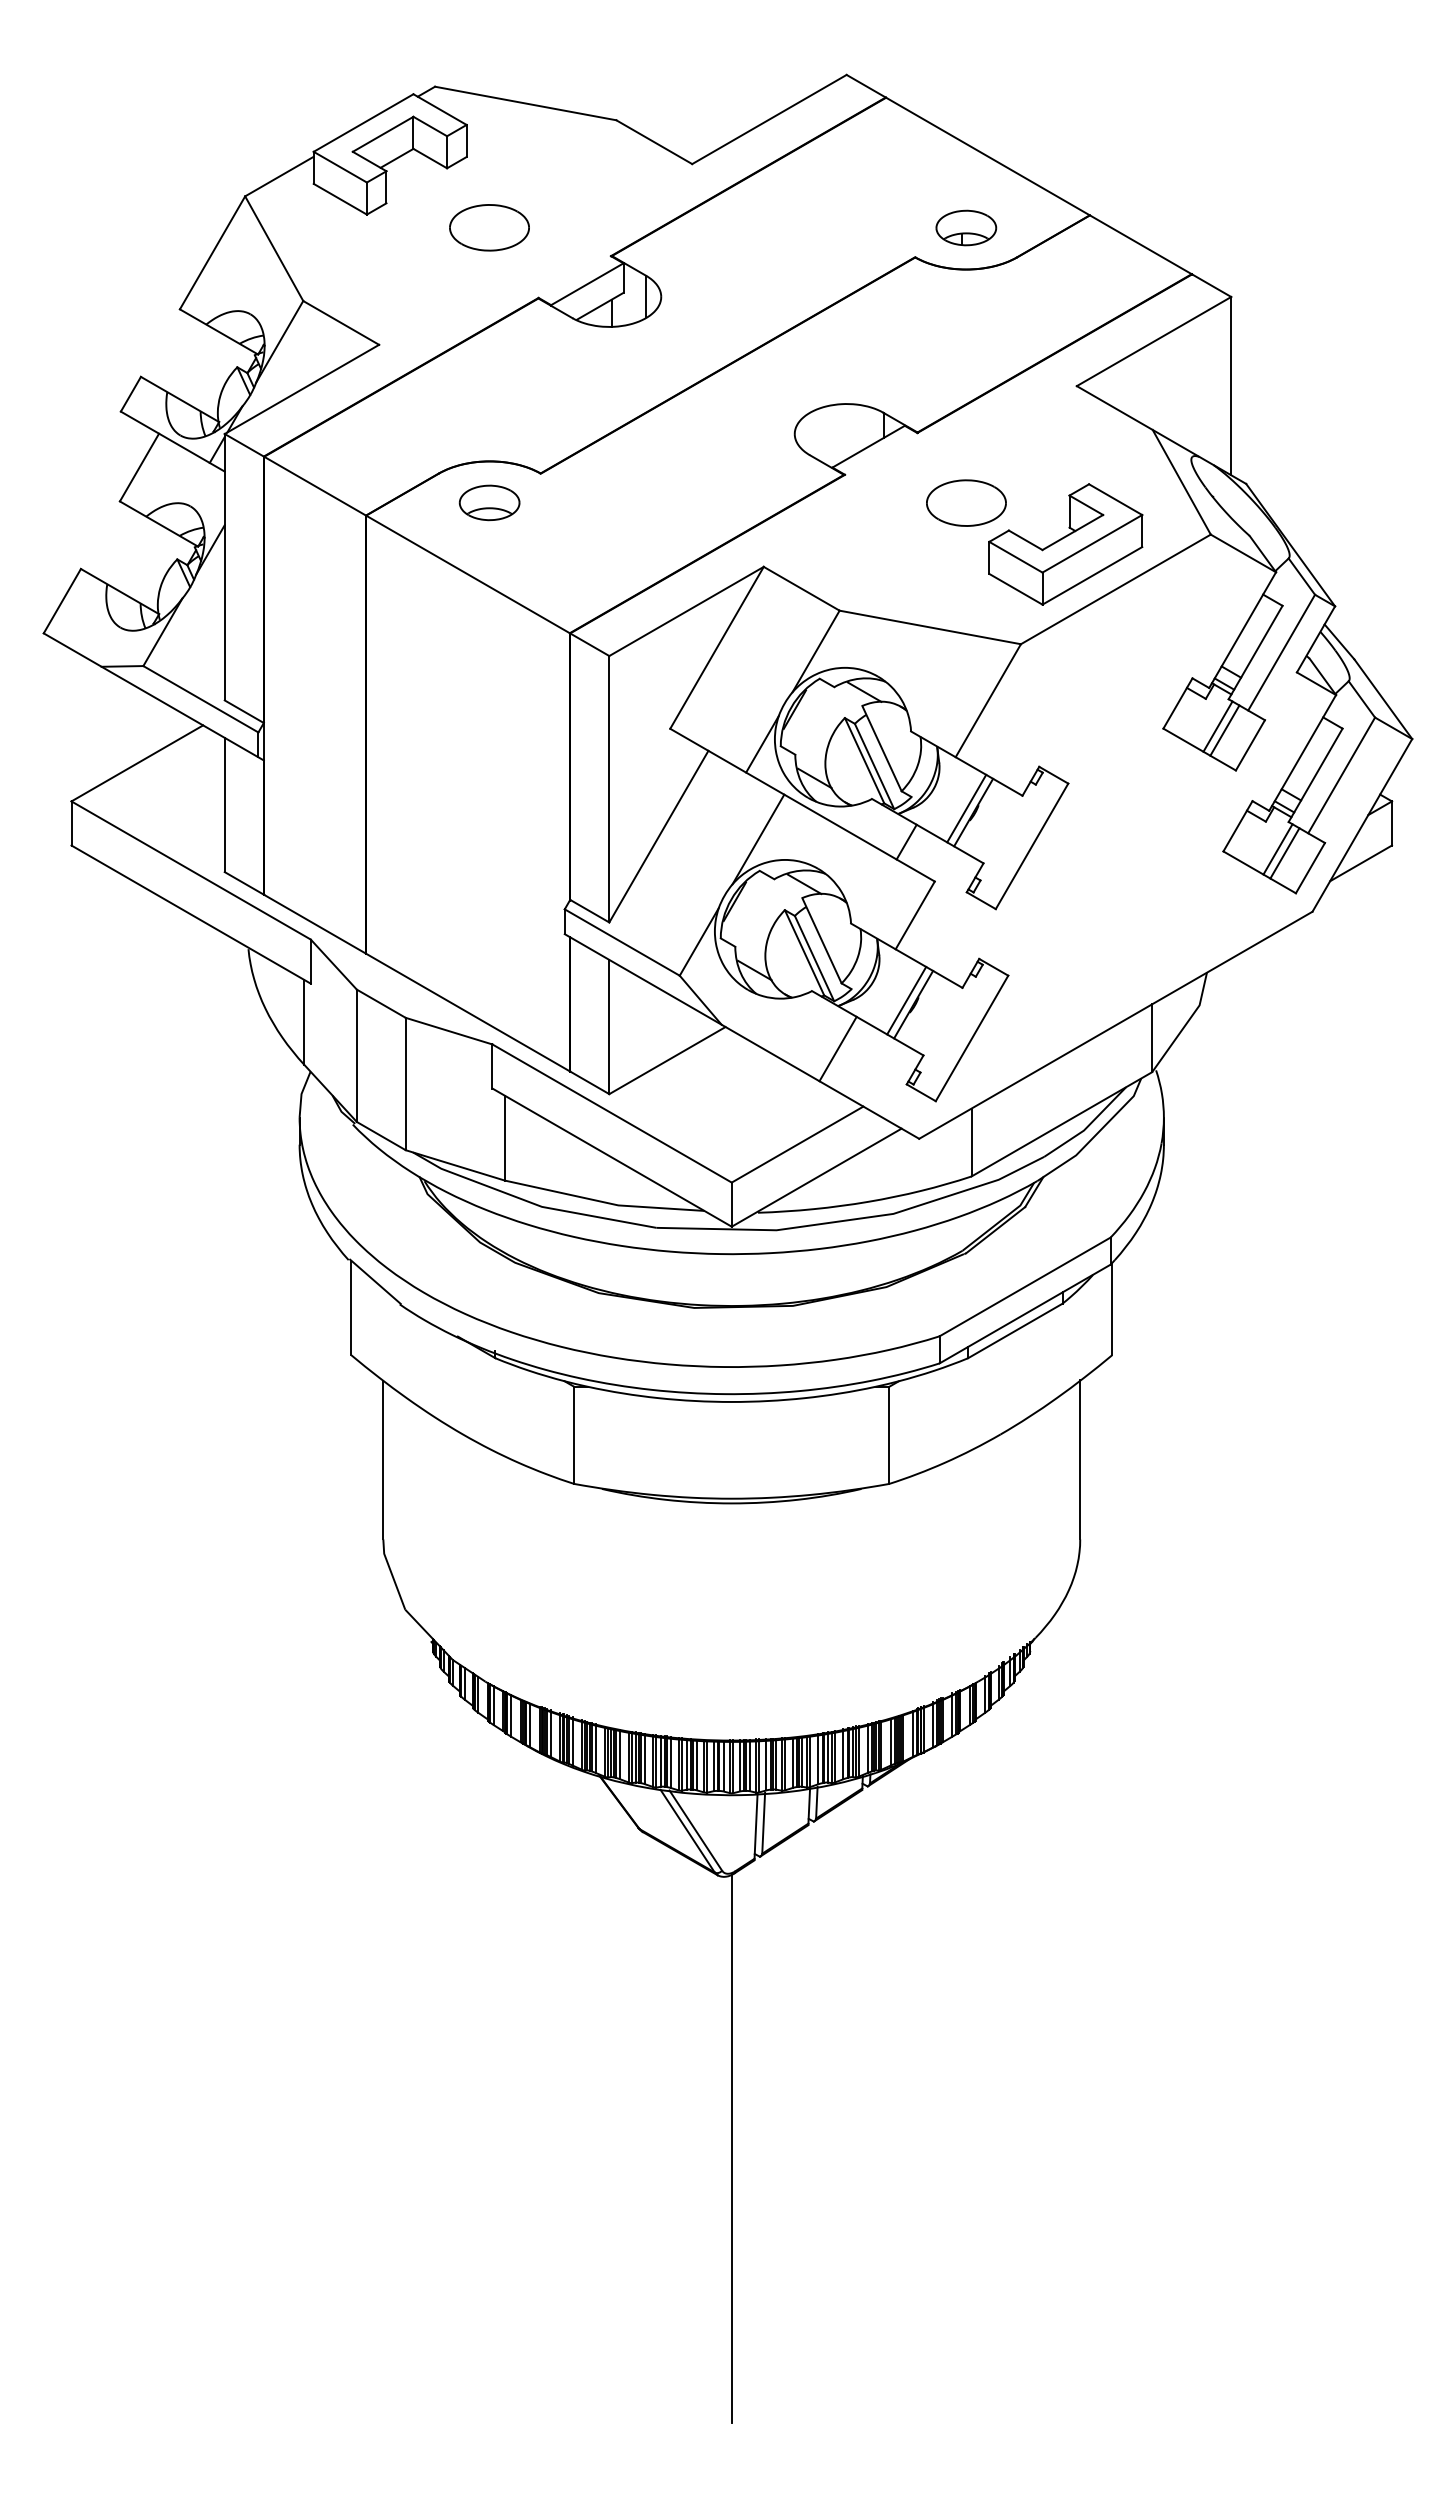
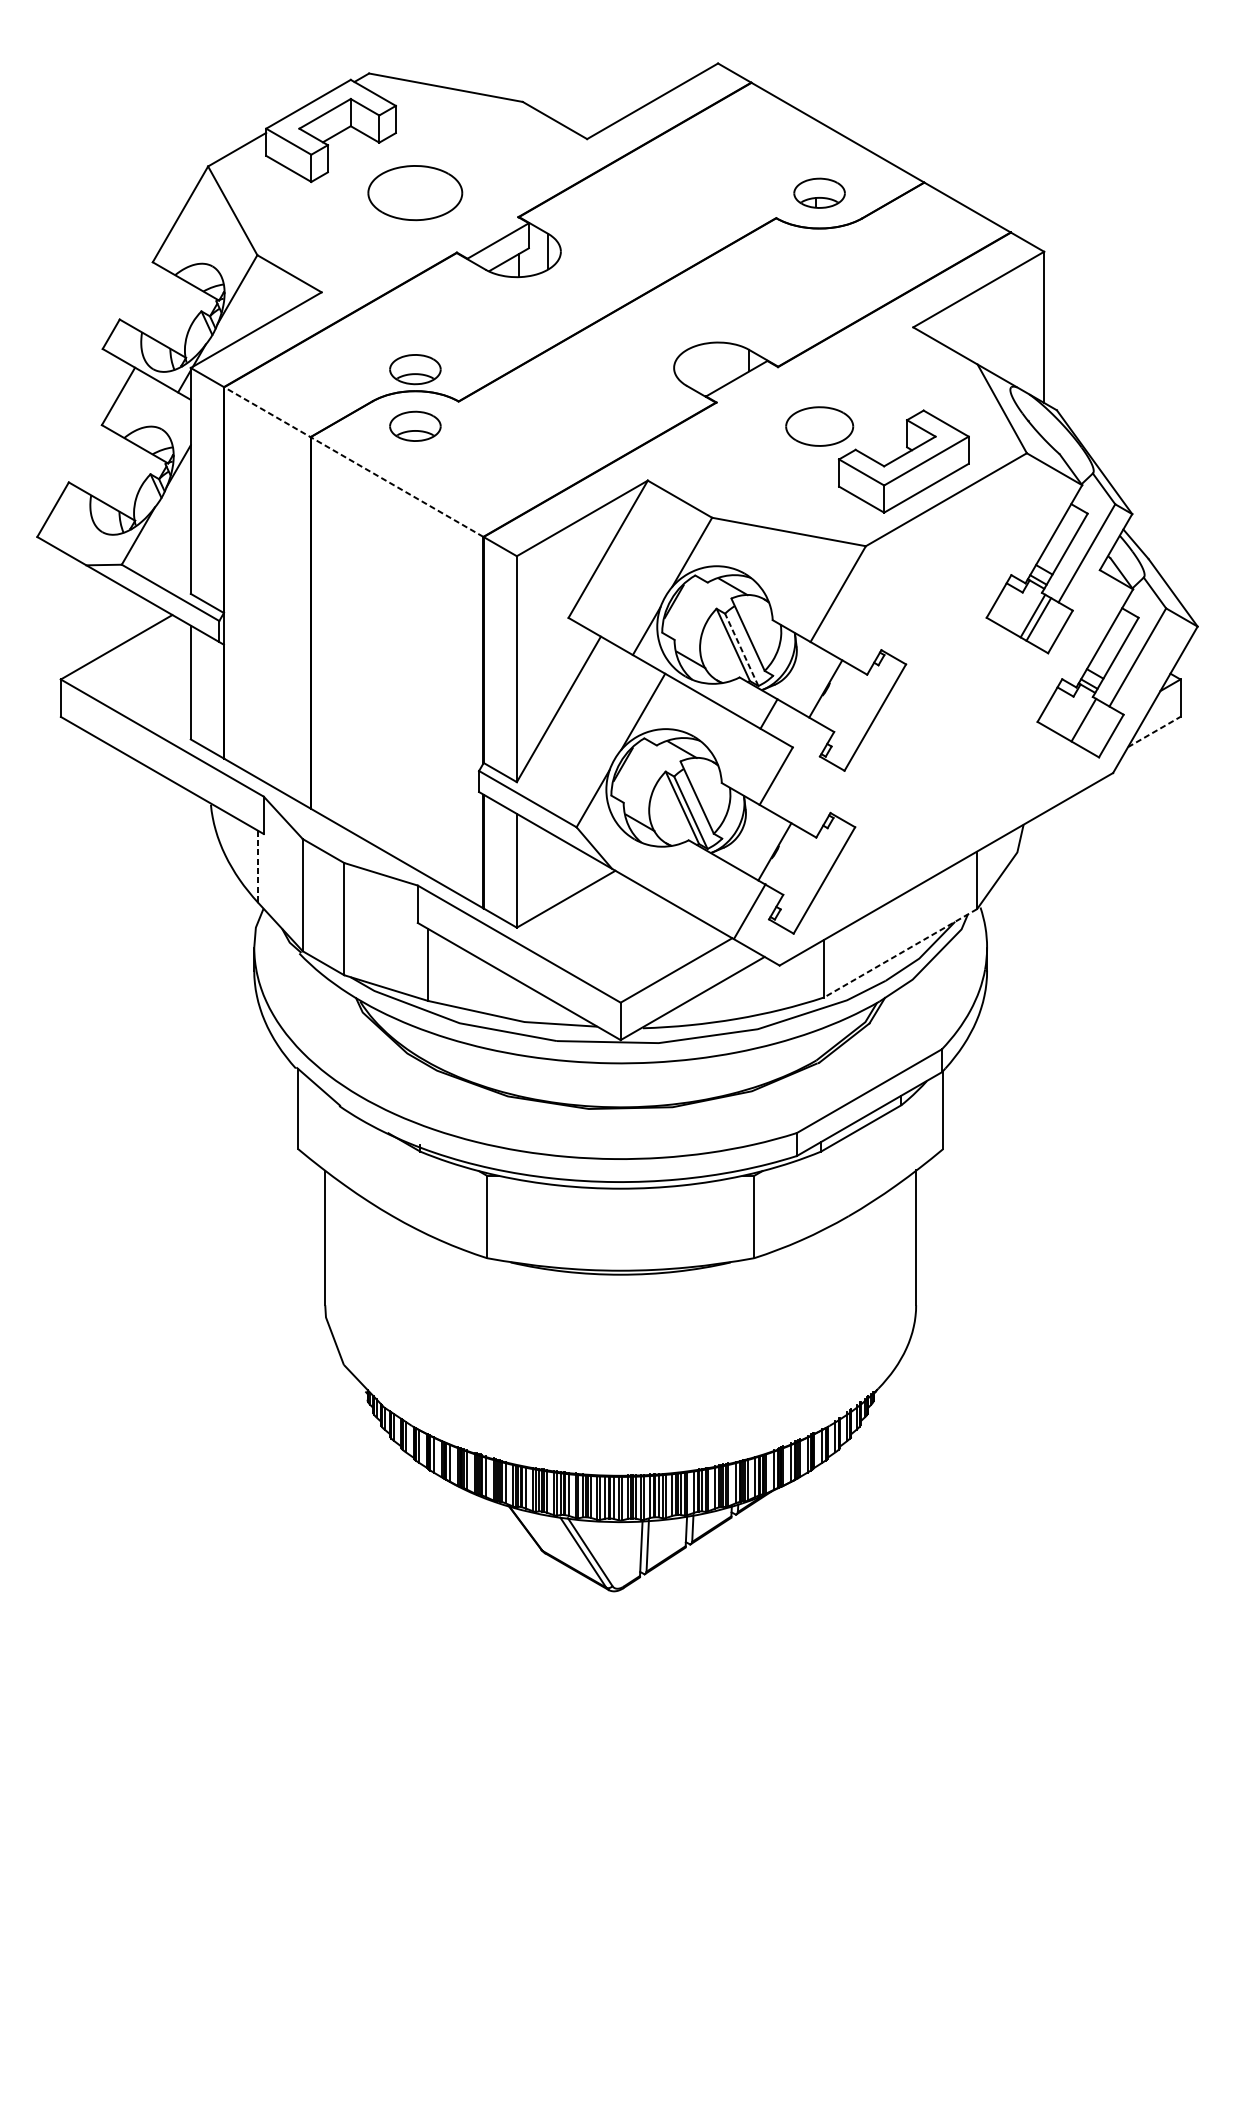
part: (489, 227) -> (415, 192), size x1.4
part: (489, 435) -> (415, 369), added
line: (416, 544) -> (353, 461), solid -> dashed
line: (874, 766) -> (741, 649), solid -> dashed
line: (966, 808) -> (819, 685), removed
line: (1284, 853) -> (1089, 723), removed
line: (1361, 863) -> (1154, 732), solid -> dashed
line: (906, 1000) -> (768, 848), removed
line: (304, 1022) -> (258, 866), solid -> dashed
line: (837, 1048) -> (749, 911), moved
line: (1061, 1124) -> (900, 953), solid -> dashed
line: (731, 2148) -> (620, 1821), removed

